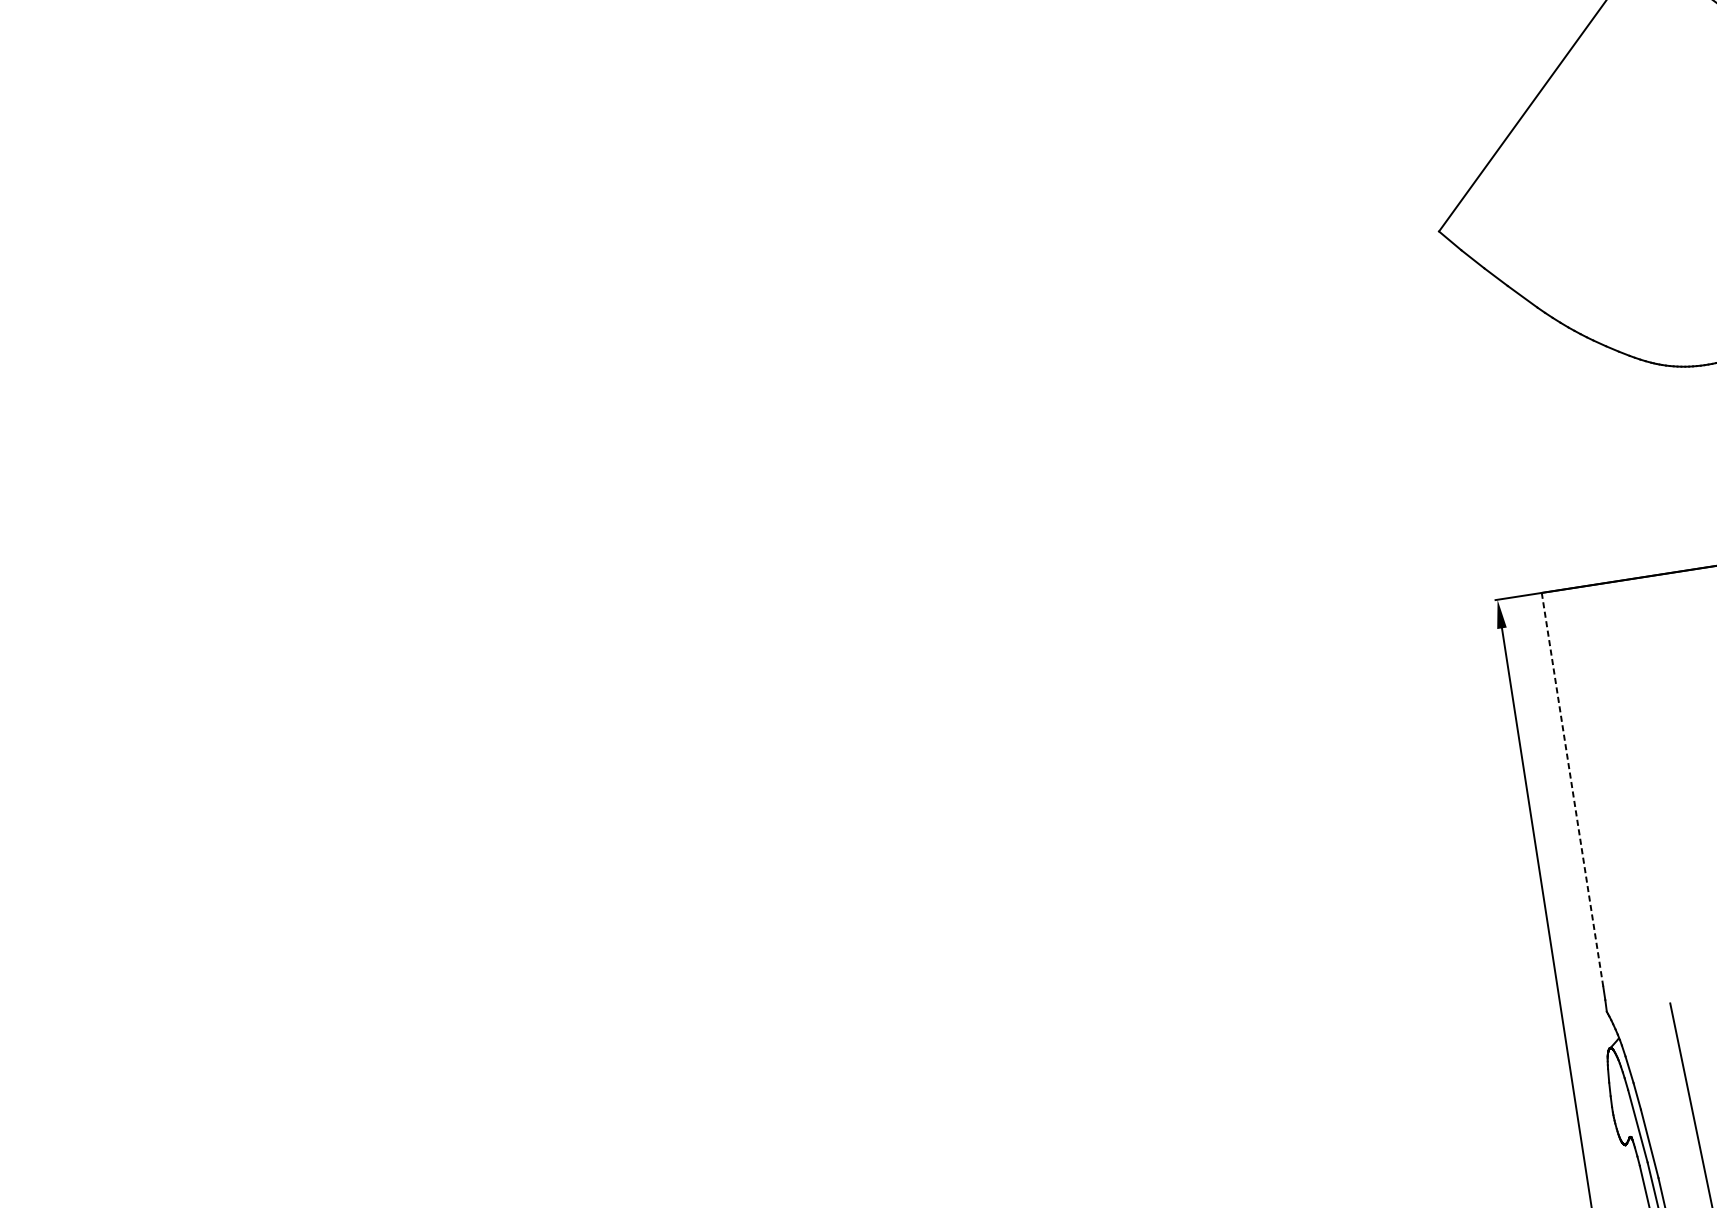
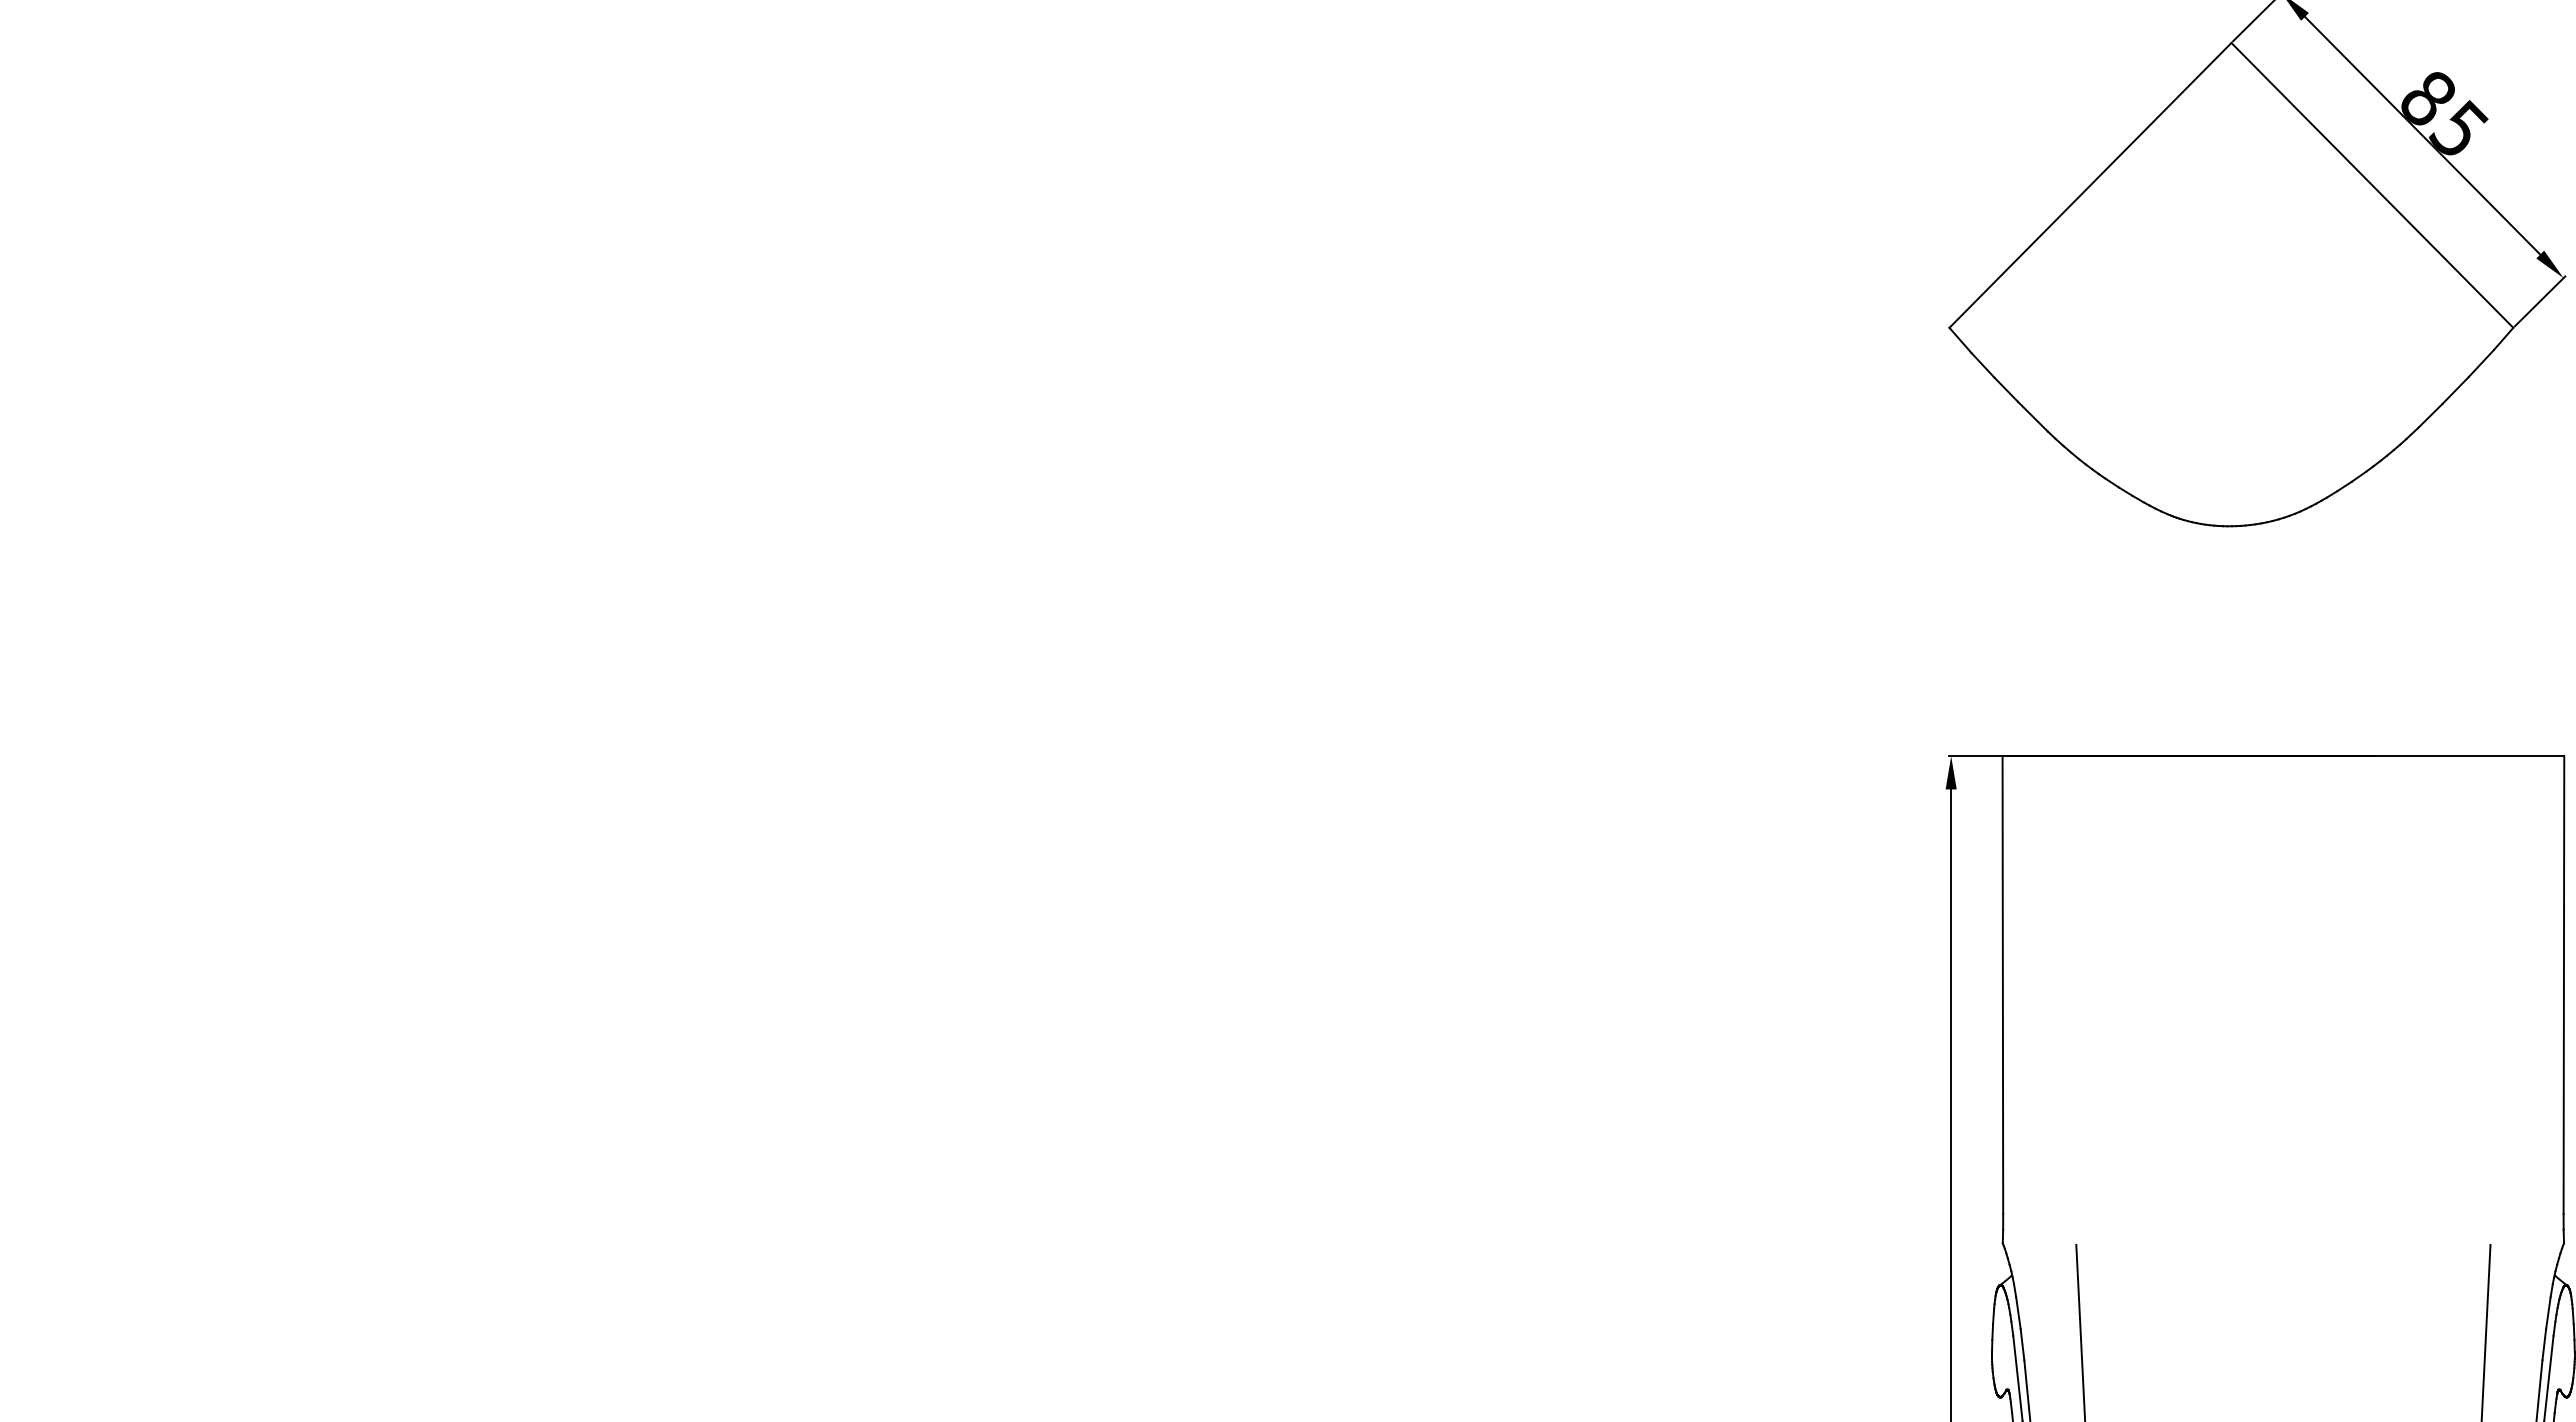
line: (1572, 790) -> (2002, 985), dashed -> solid

